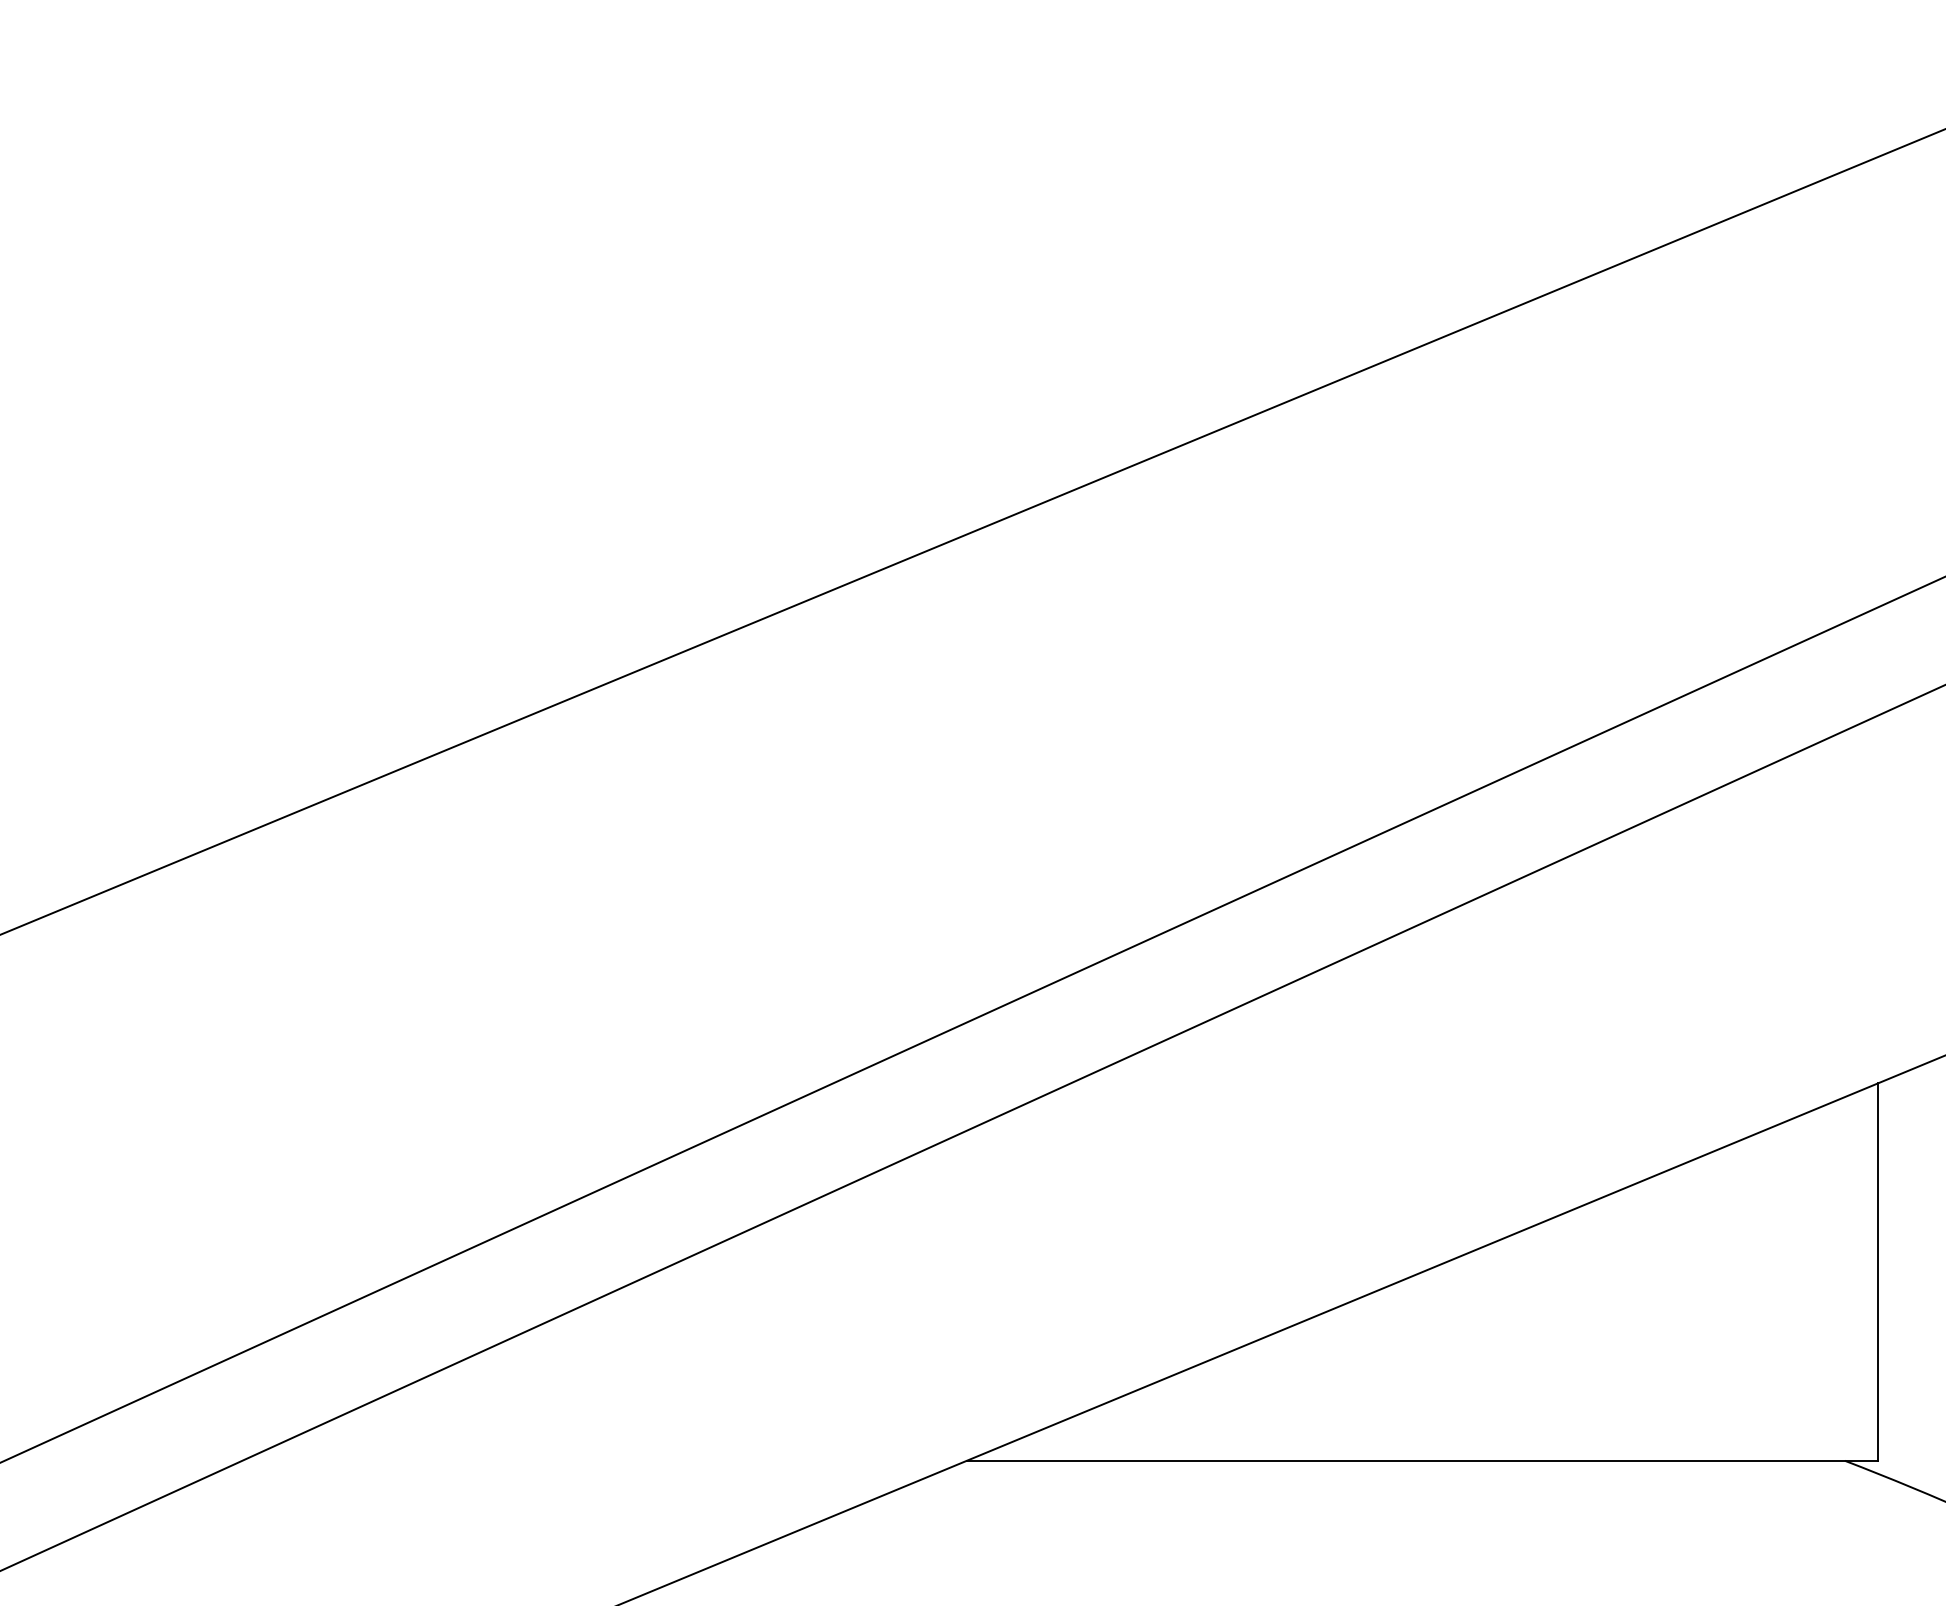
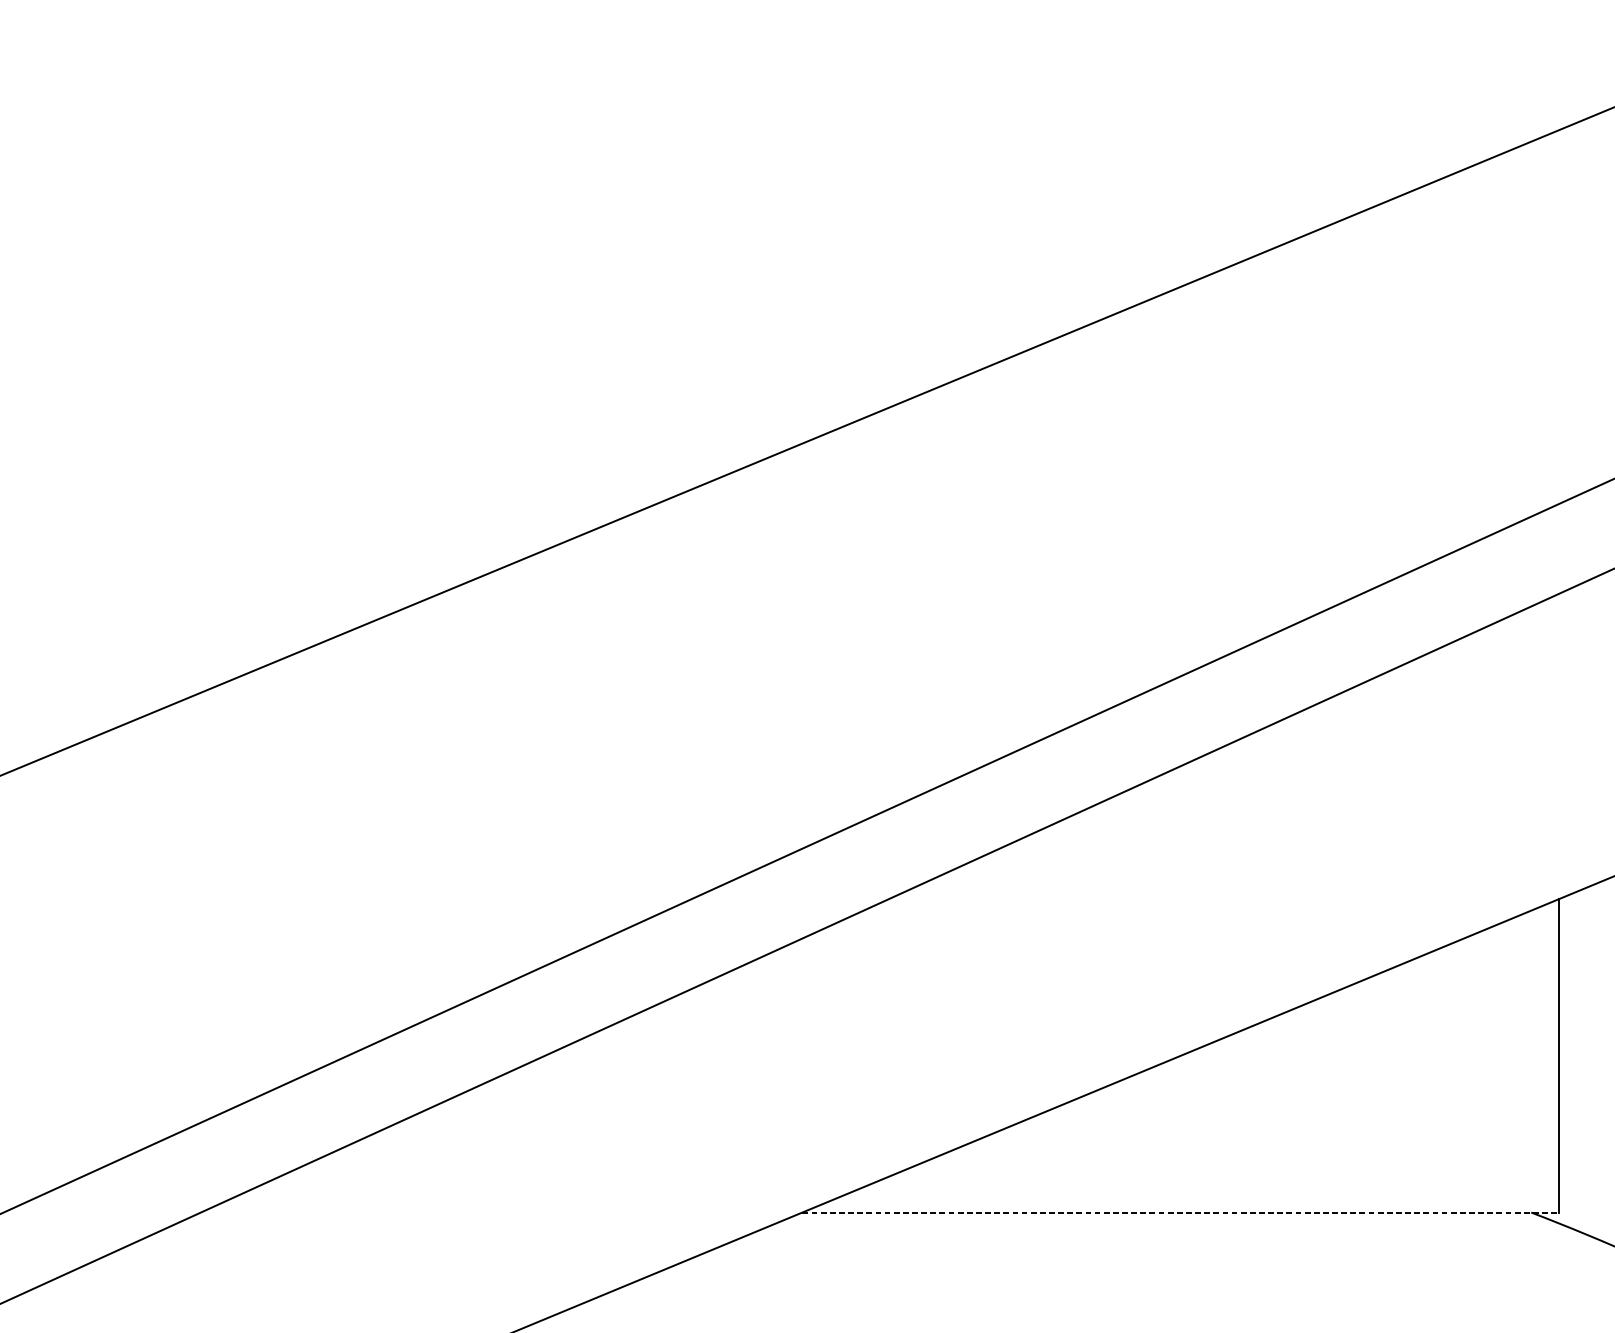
line: (1422, 1460) -> (1180, 1212), solid -> dashed

